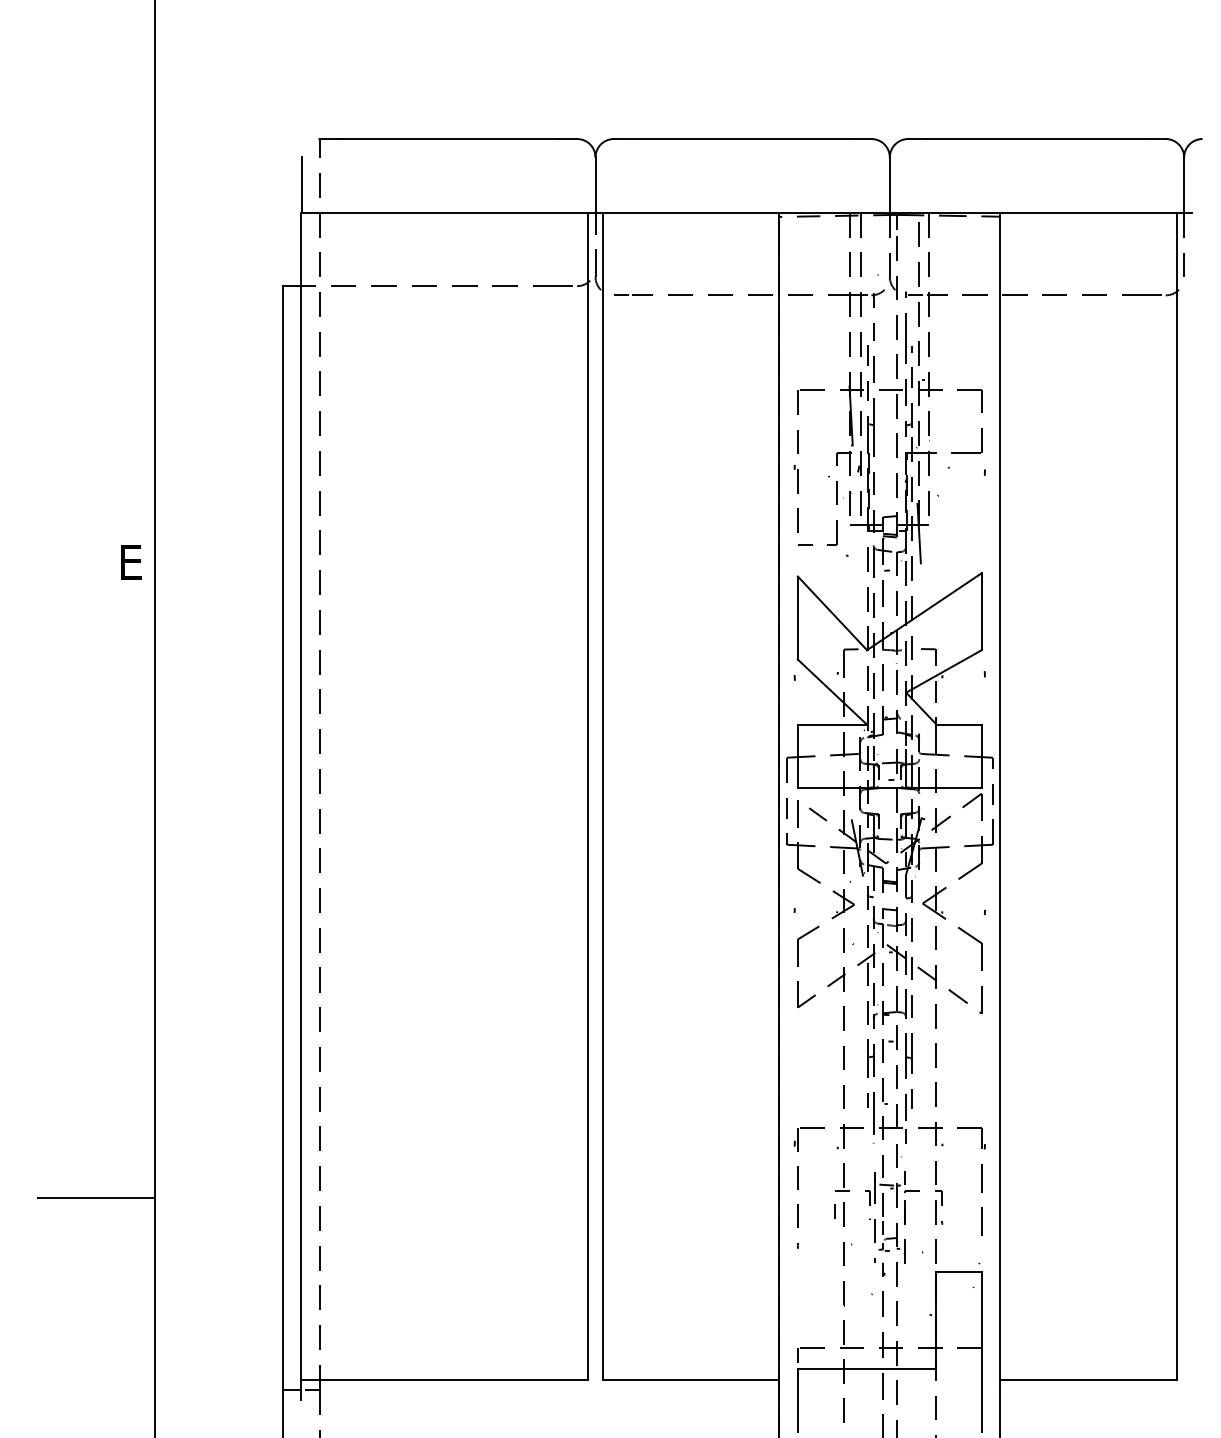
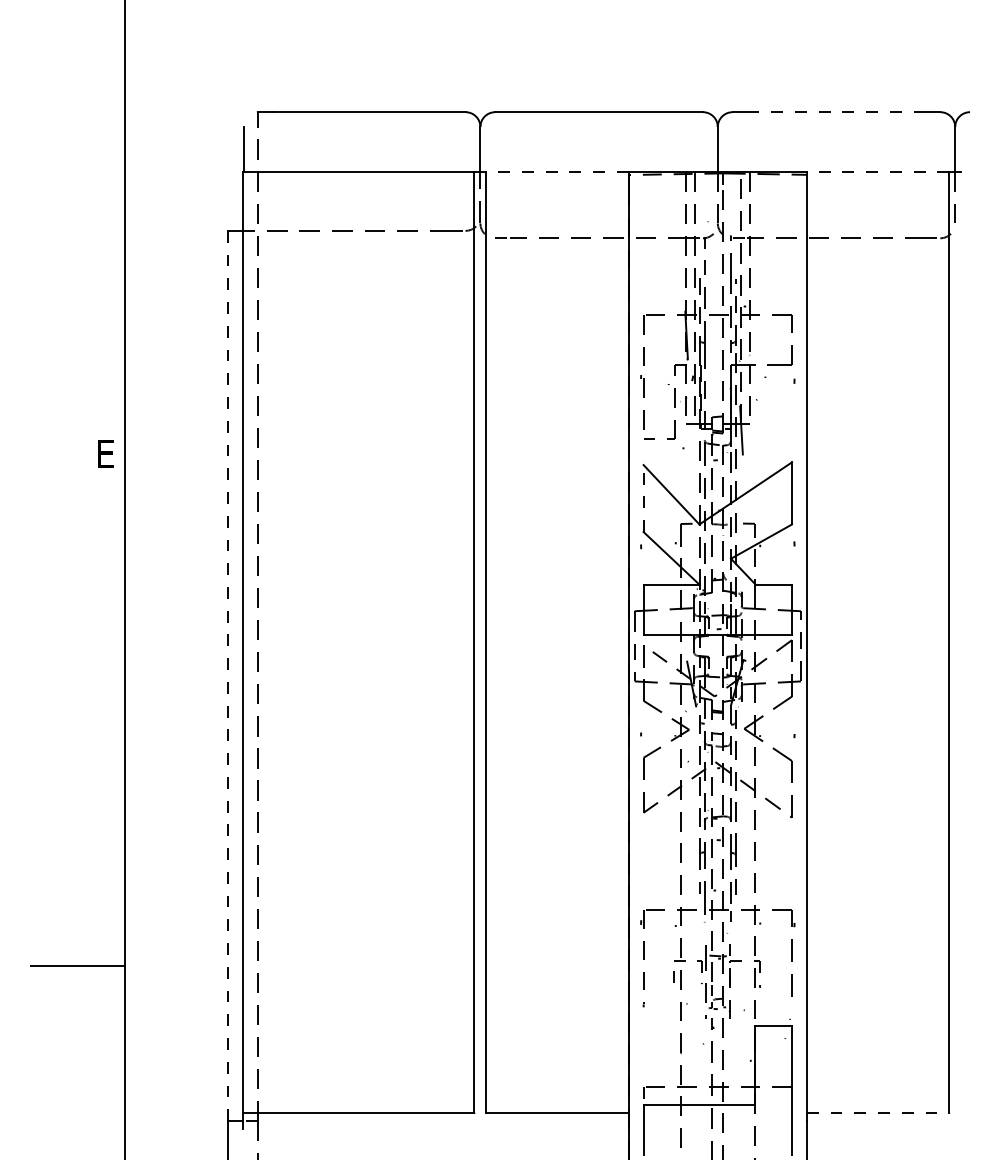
line: (1036, 139) -> (836, 112), solid -> dashed
line: (690, 212) -> (557, 171), solid -> dashed
line: (1087, 212) -> (877, 171), solid -> dashed
line: (797, 618) -> (643, 498), solid -> dashed
line: (282, 838) -> (227, 676), solid -> dashed
line: (1088, 1379) -> (878, 1112), solid -> dashed

